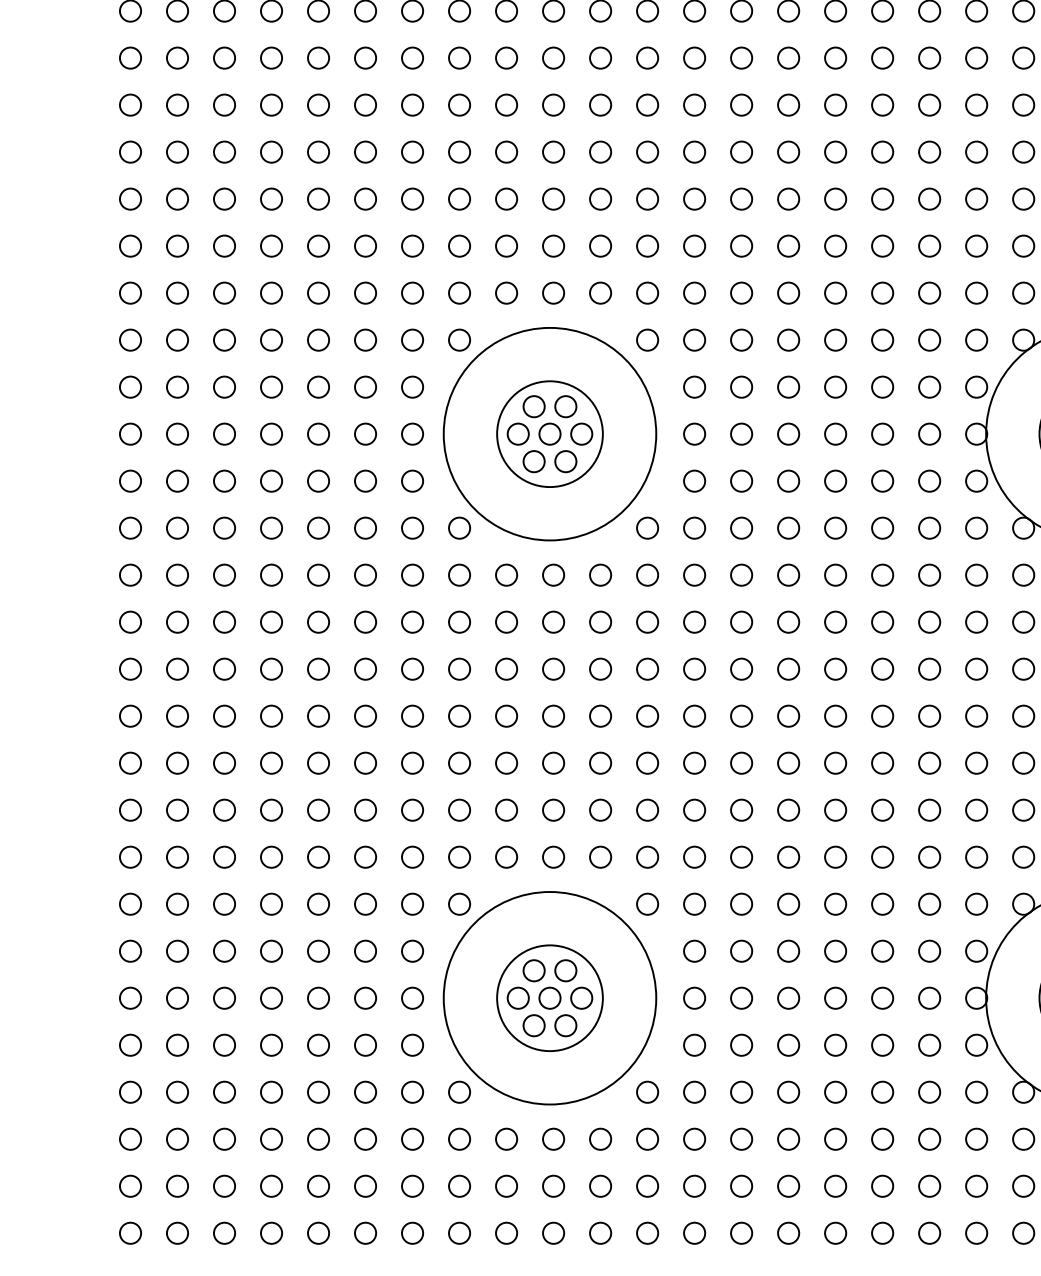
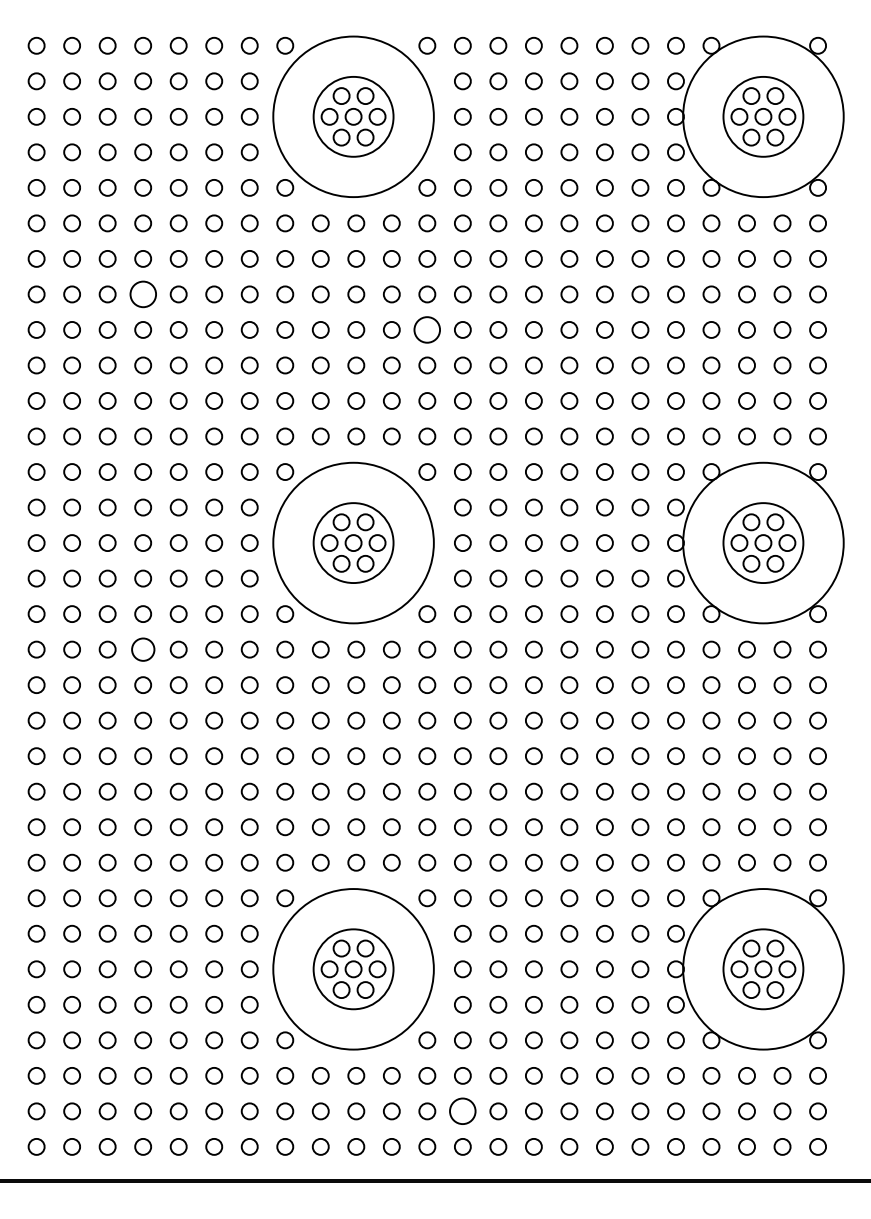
circle: (270, 105) -> (142, 294), size x1.6
circle: (647, 151) -> (427, 329), size x1.6
circle: (270, 575) -> (142, 649), size x1.4
circle: (694, 1186) -> (462, 1111), size x1.6

